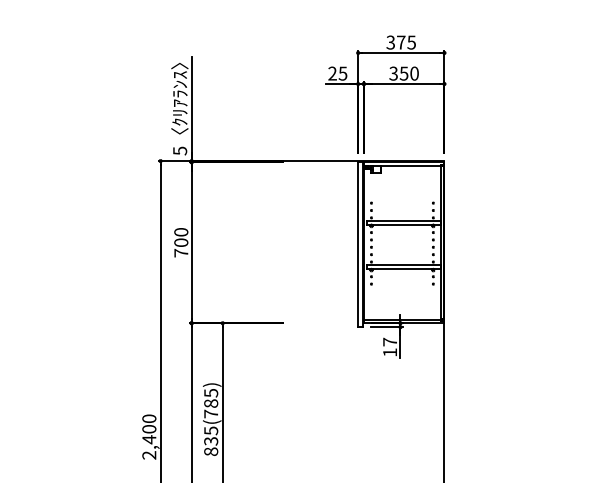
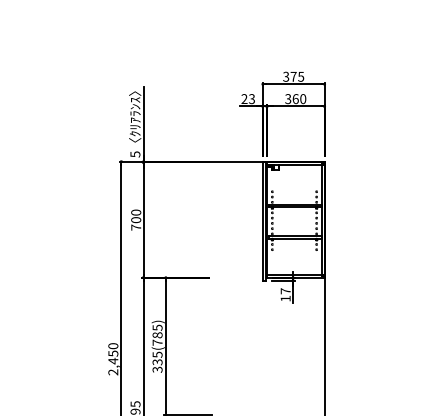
text: (342, 72) -> (251, 98), 25 -> 23
text: (403, 72) -> (295, 98), 350 -> 360
text: (149, 429) -> (113, 353), 2,400 -> 2,450
text: (211, 451) -> (157, 369), 835(785) -> 335(785)

